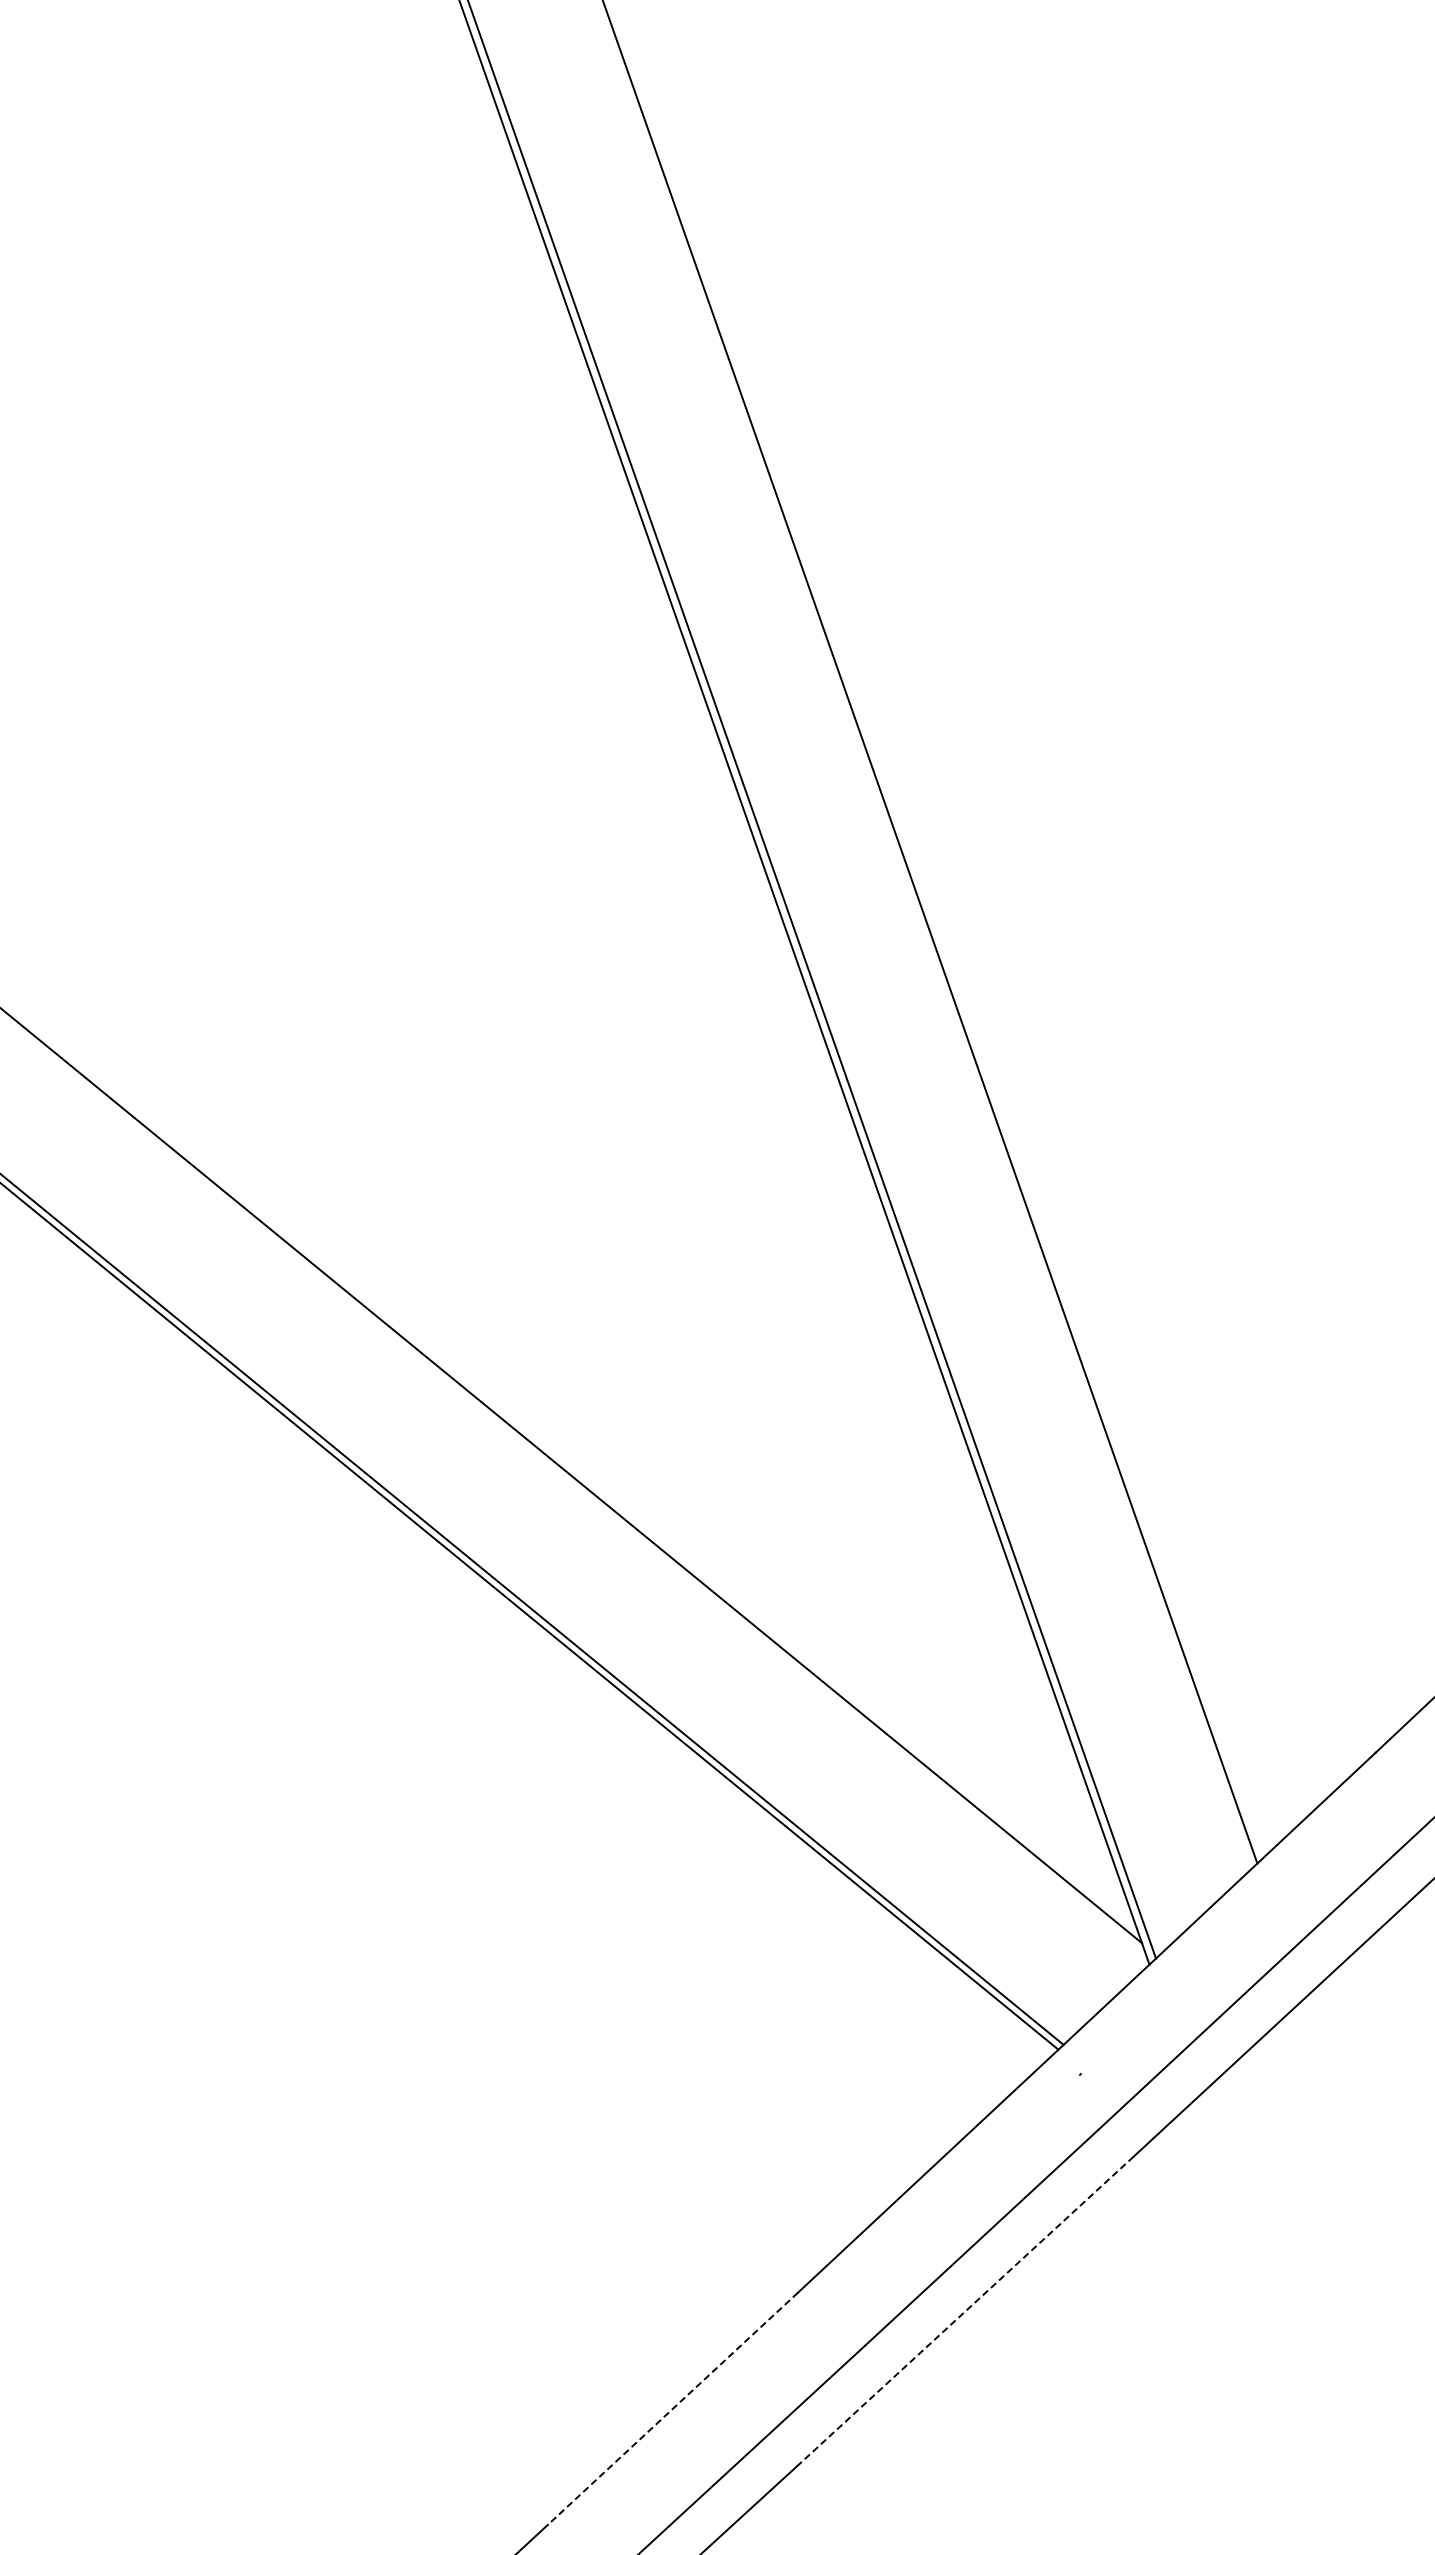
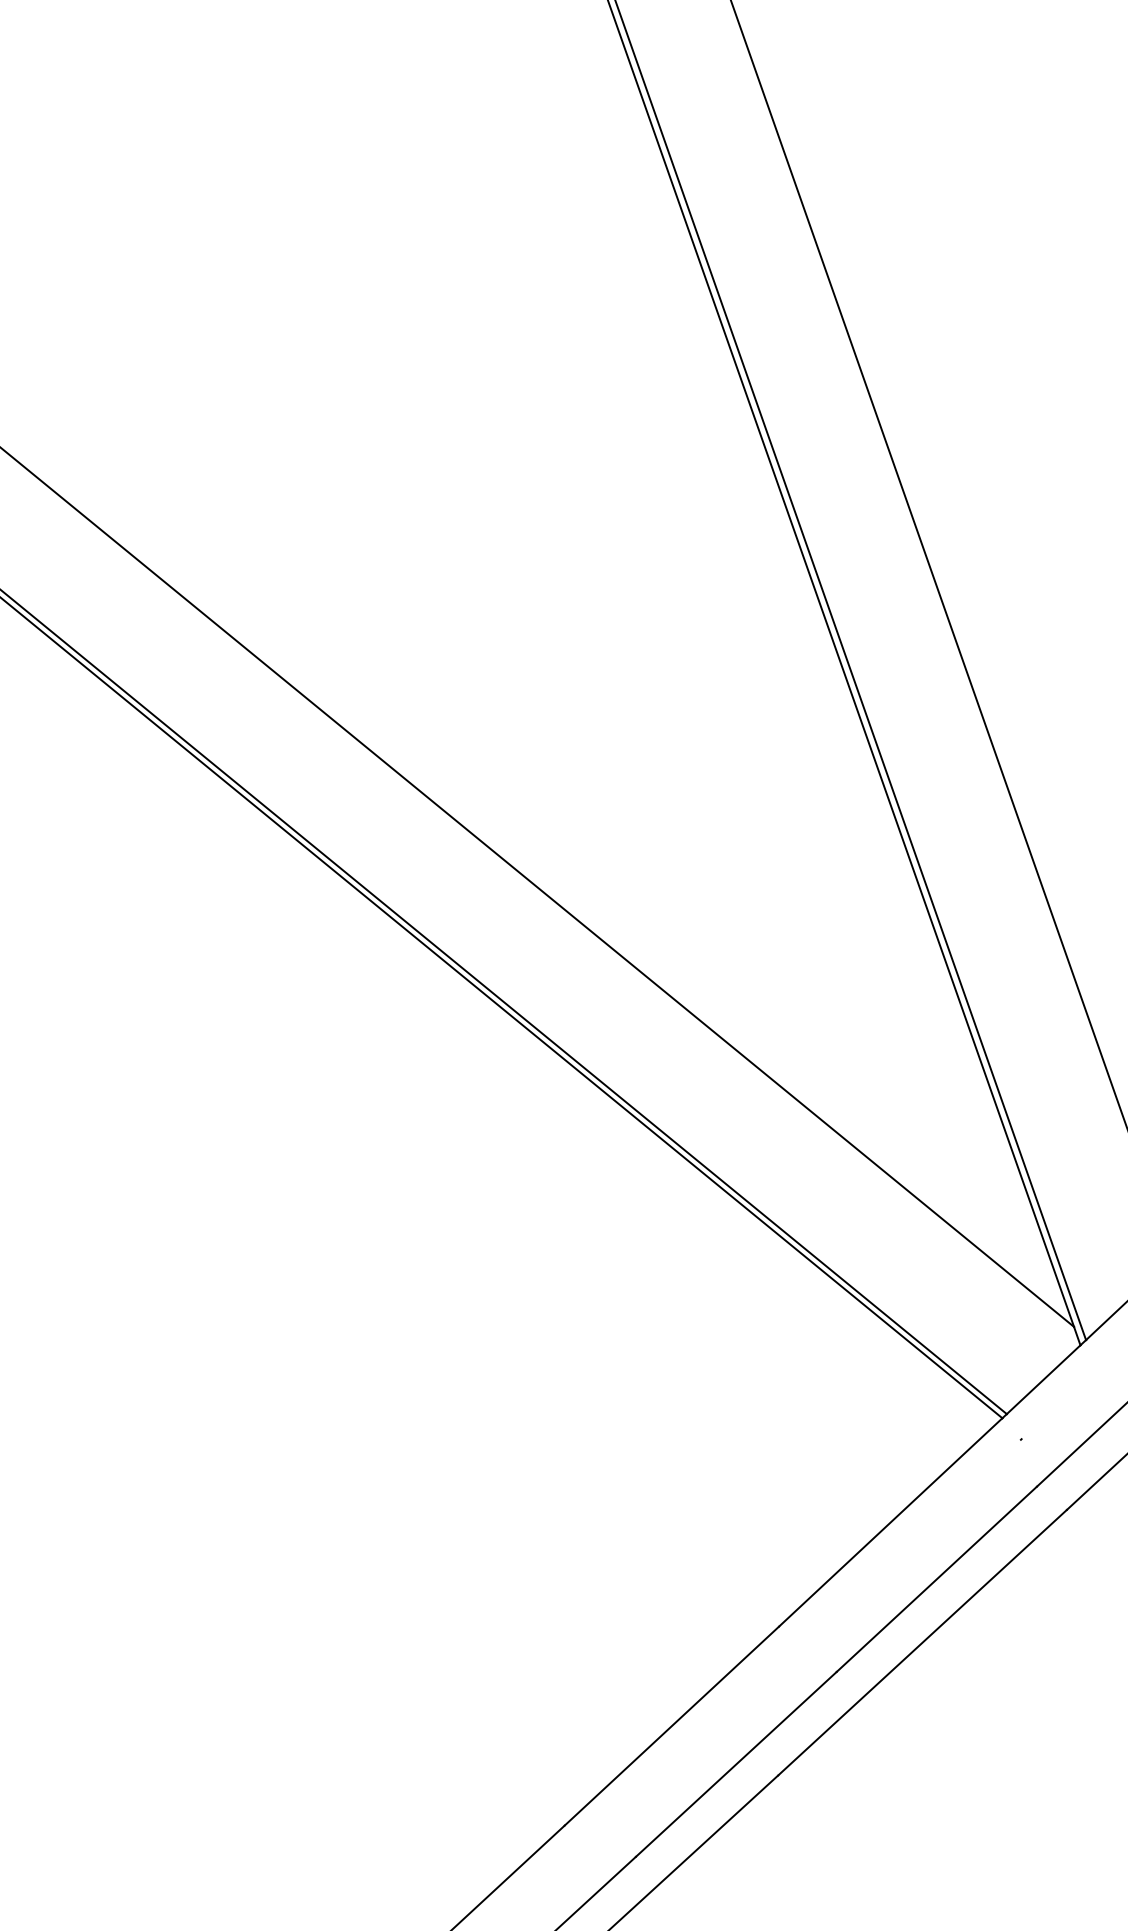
line: (965, 2311) -> (922, 1642), dashed -> solid
line: (672, 2408) -> (671, 1725), dashed -> solid

